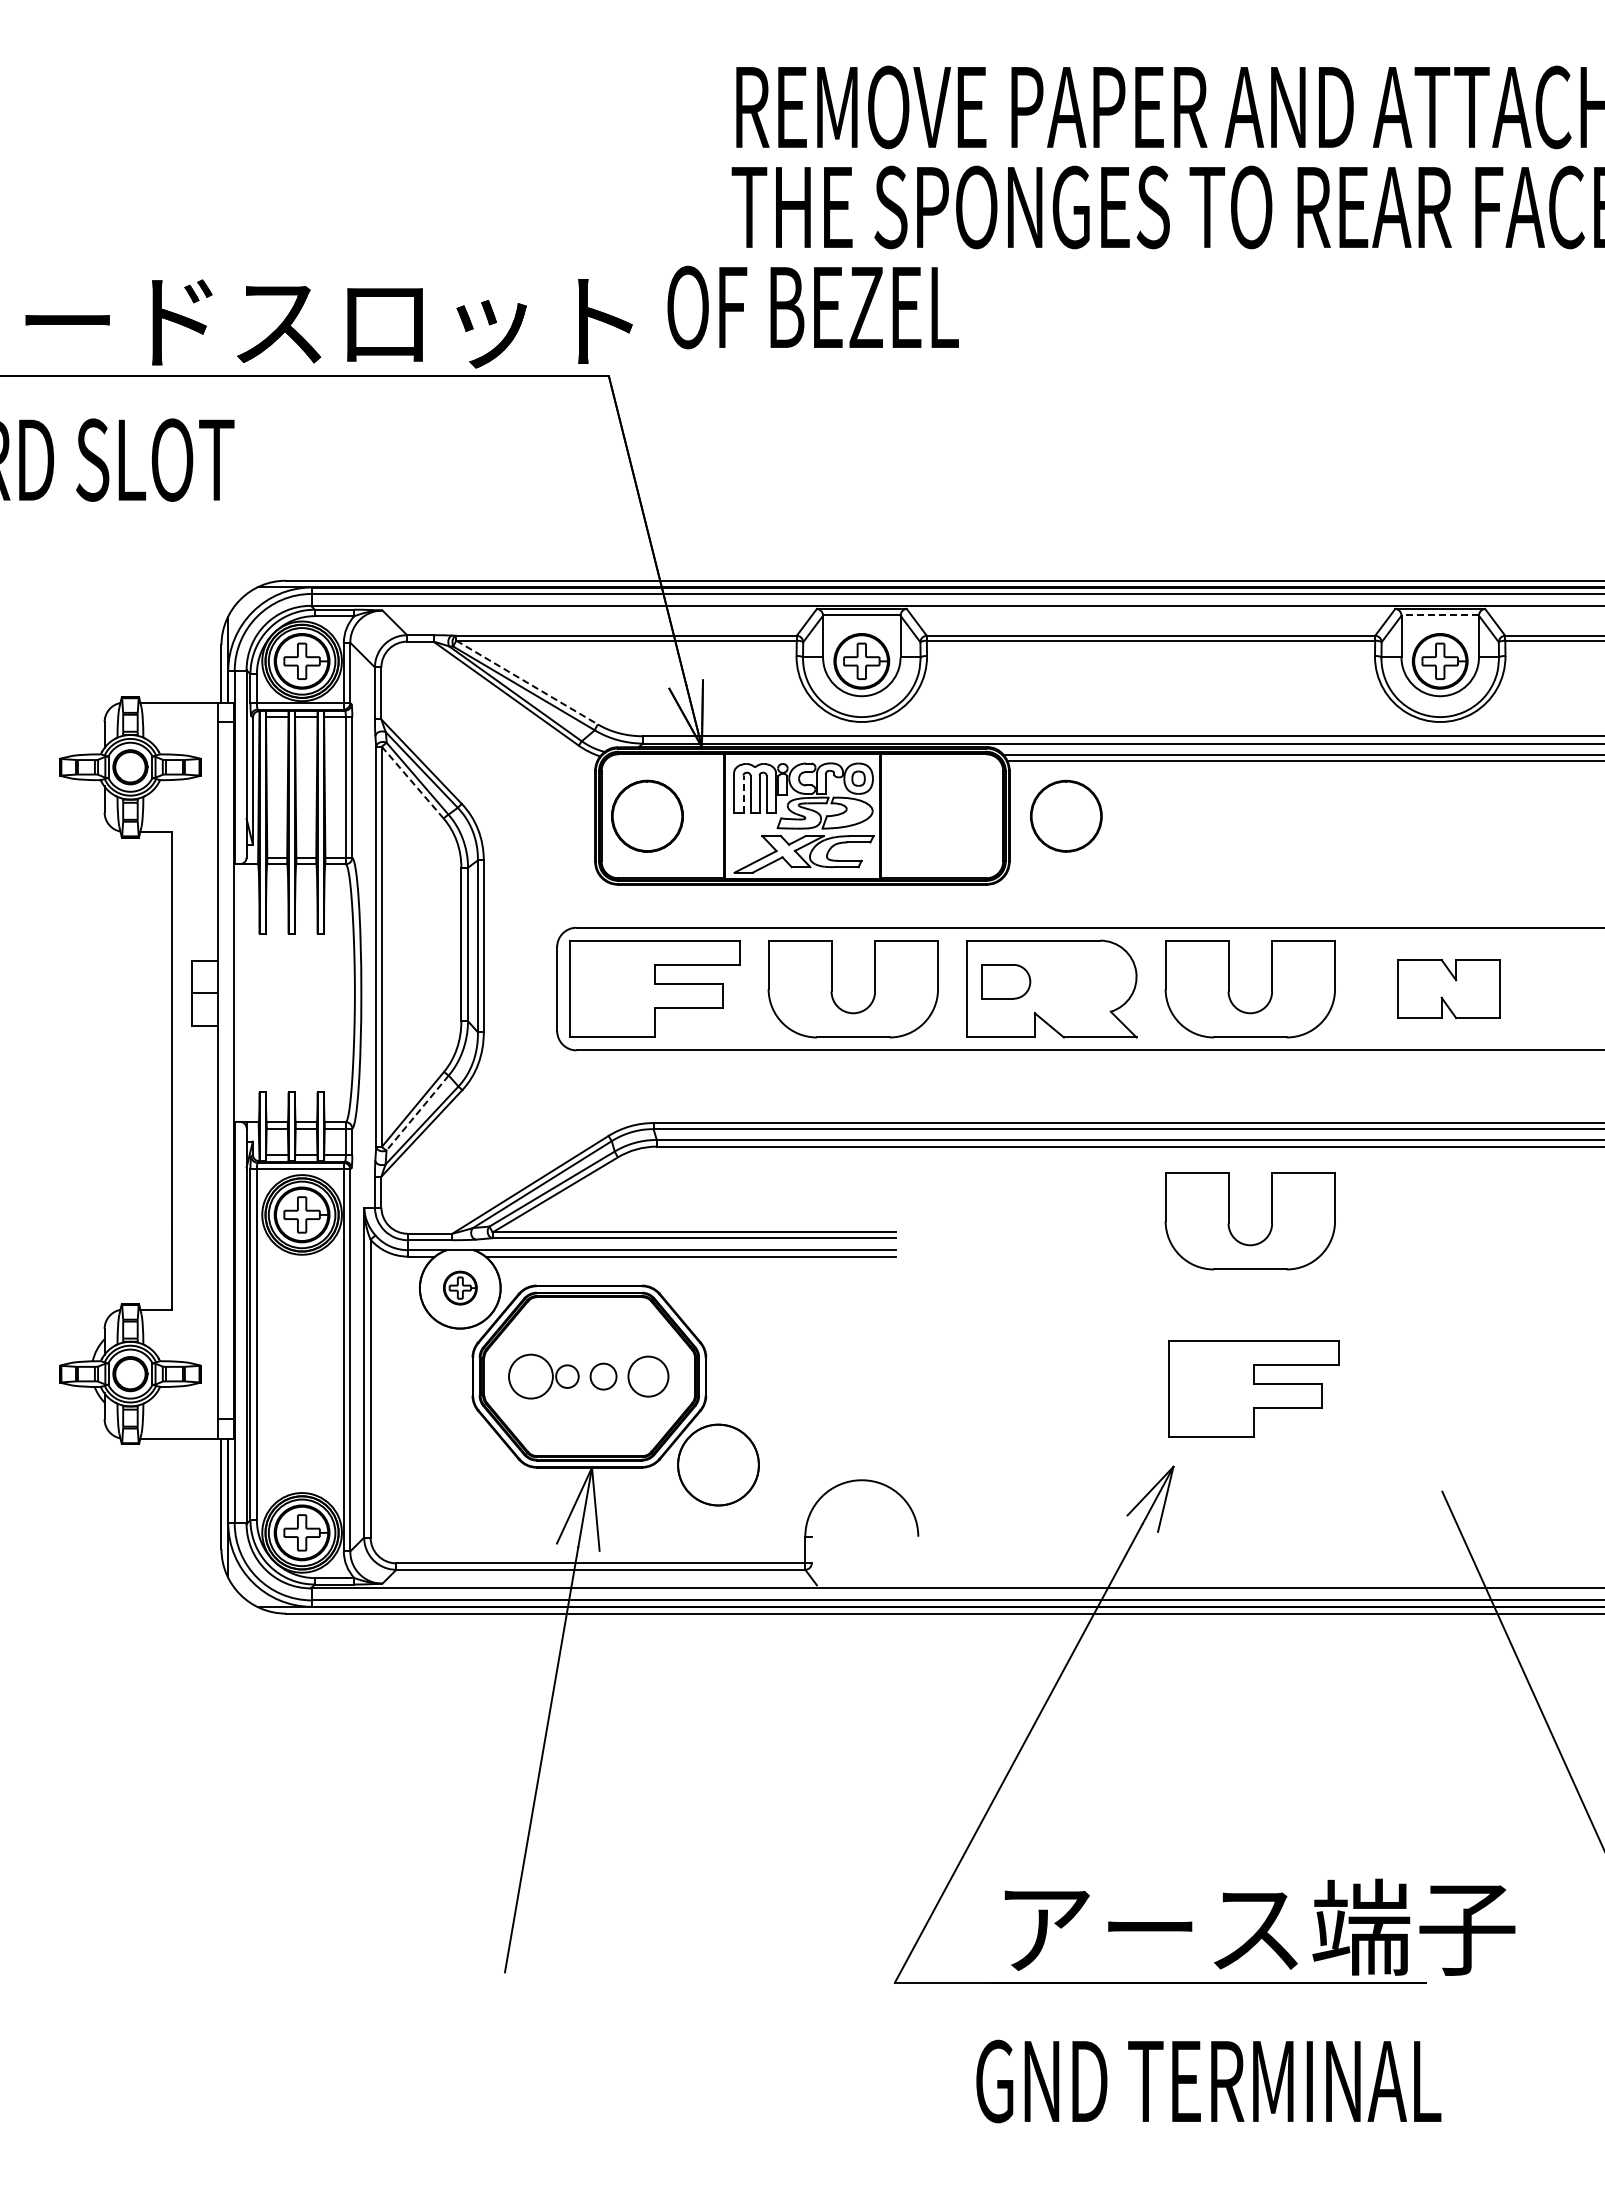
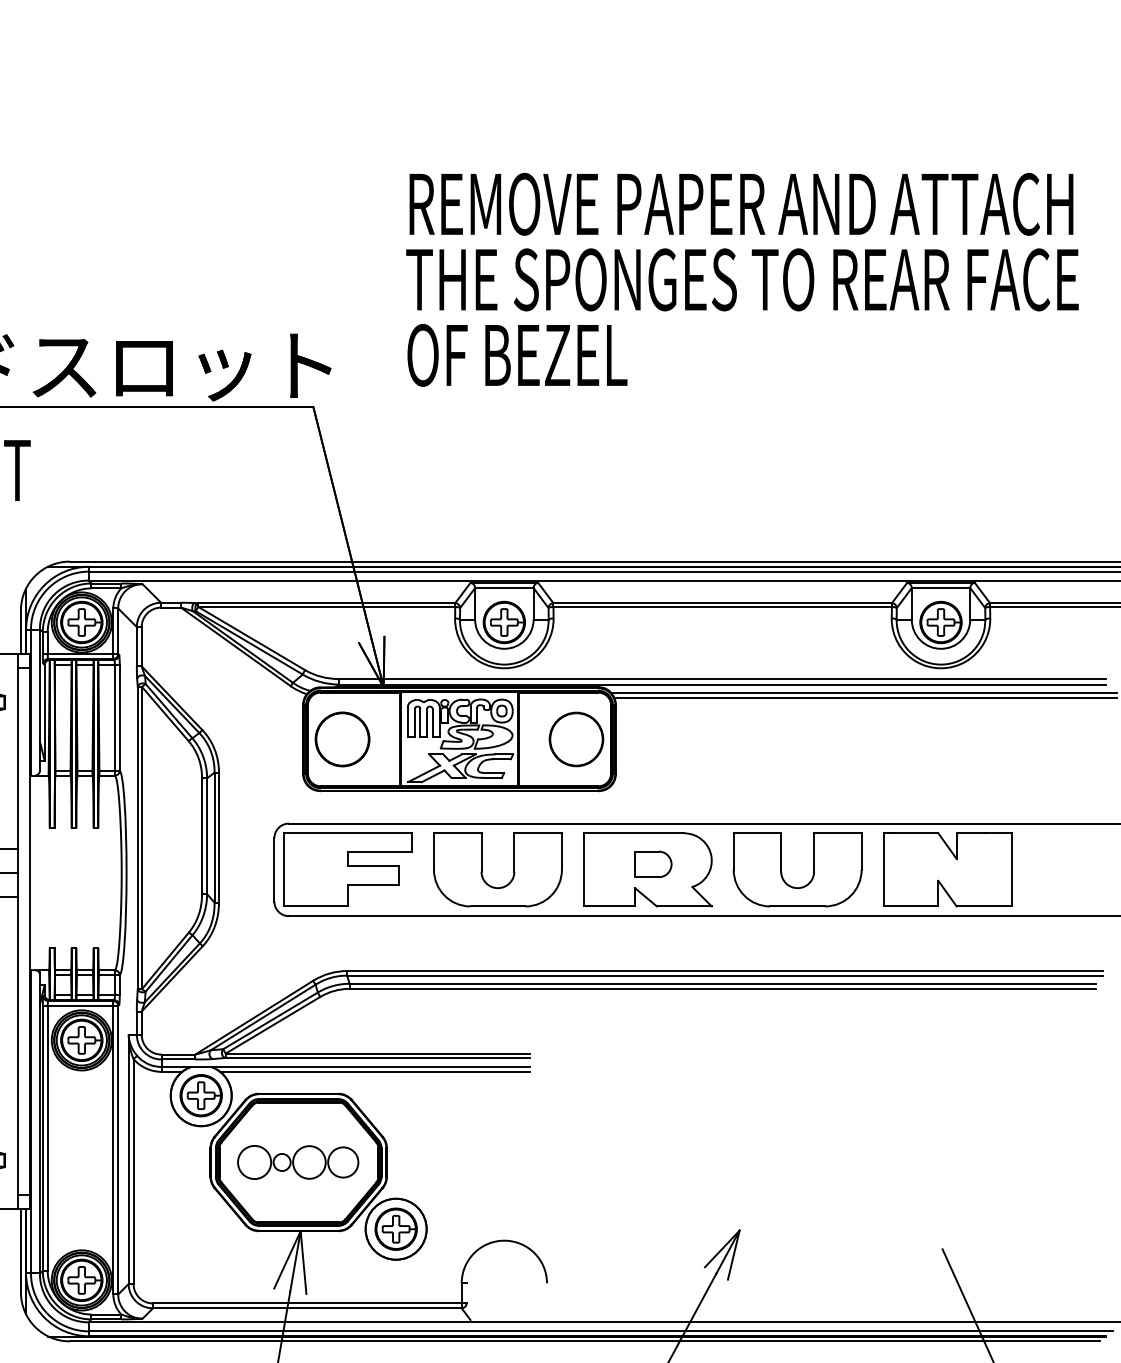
text: (812, 307) -> (516, 355), moved
line: (1440, 615) -> (941, 587), dashed -> solid
line: (527, 682) -> (251, 638), dashed -> solid
line: (412, 782) -> (165, 713), dashed -> solid
line: (743, 794) -> (415, 723), dashed -> solid
part: (1066, 815) -> (576, 738), moved
part: (1006, 981) -> (653, 864), moved
part: (1448, 988) -> (947, 869), size x1.67
line: (417, 1113) -> (168, 963), dashed -> solid
part: (1229, 1221) -> (781, 1045), removed
part: (460, 1287) -> (201, 1095), size x1.67
circle: (603, 1376) -> (309, 1162), size x1.67
part: (1253, 1388) -> (800, 1171), removed
part: (718, 1464) -> (396, 1228), added

